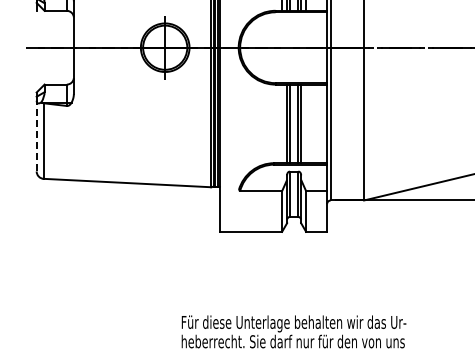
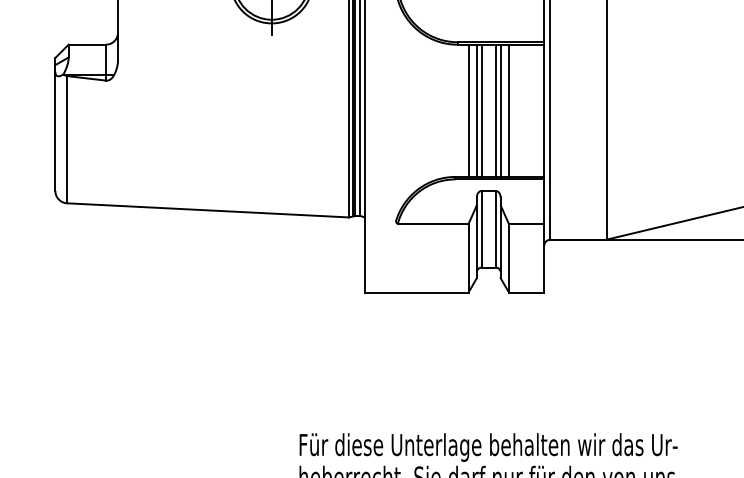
line: (282, 123) -> (469, 110), added
line: (306, 123) -> (509, 110), added
line: (36, 135) -> (55, 130), dashed -> solid

